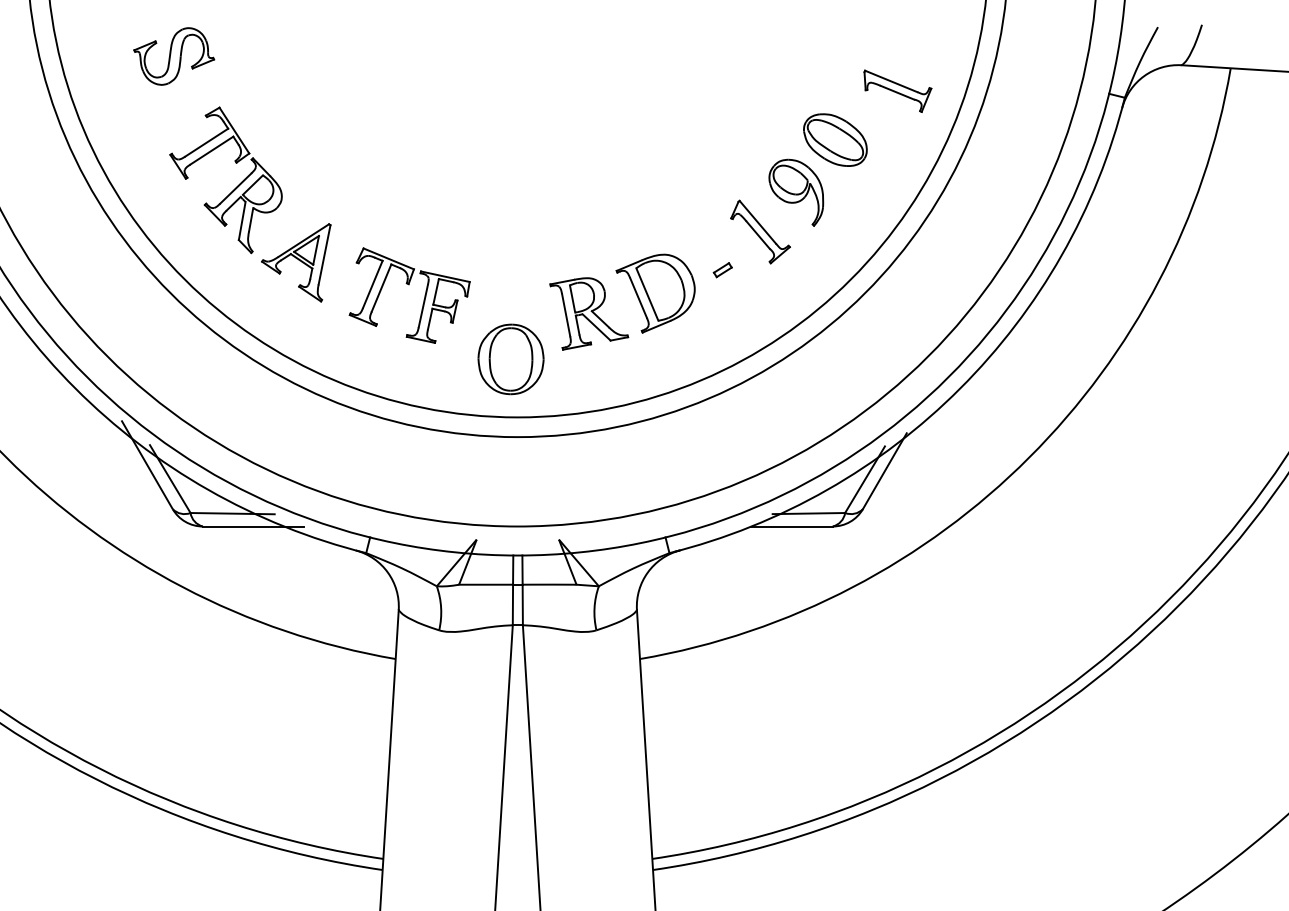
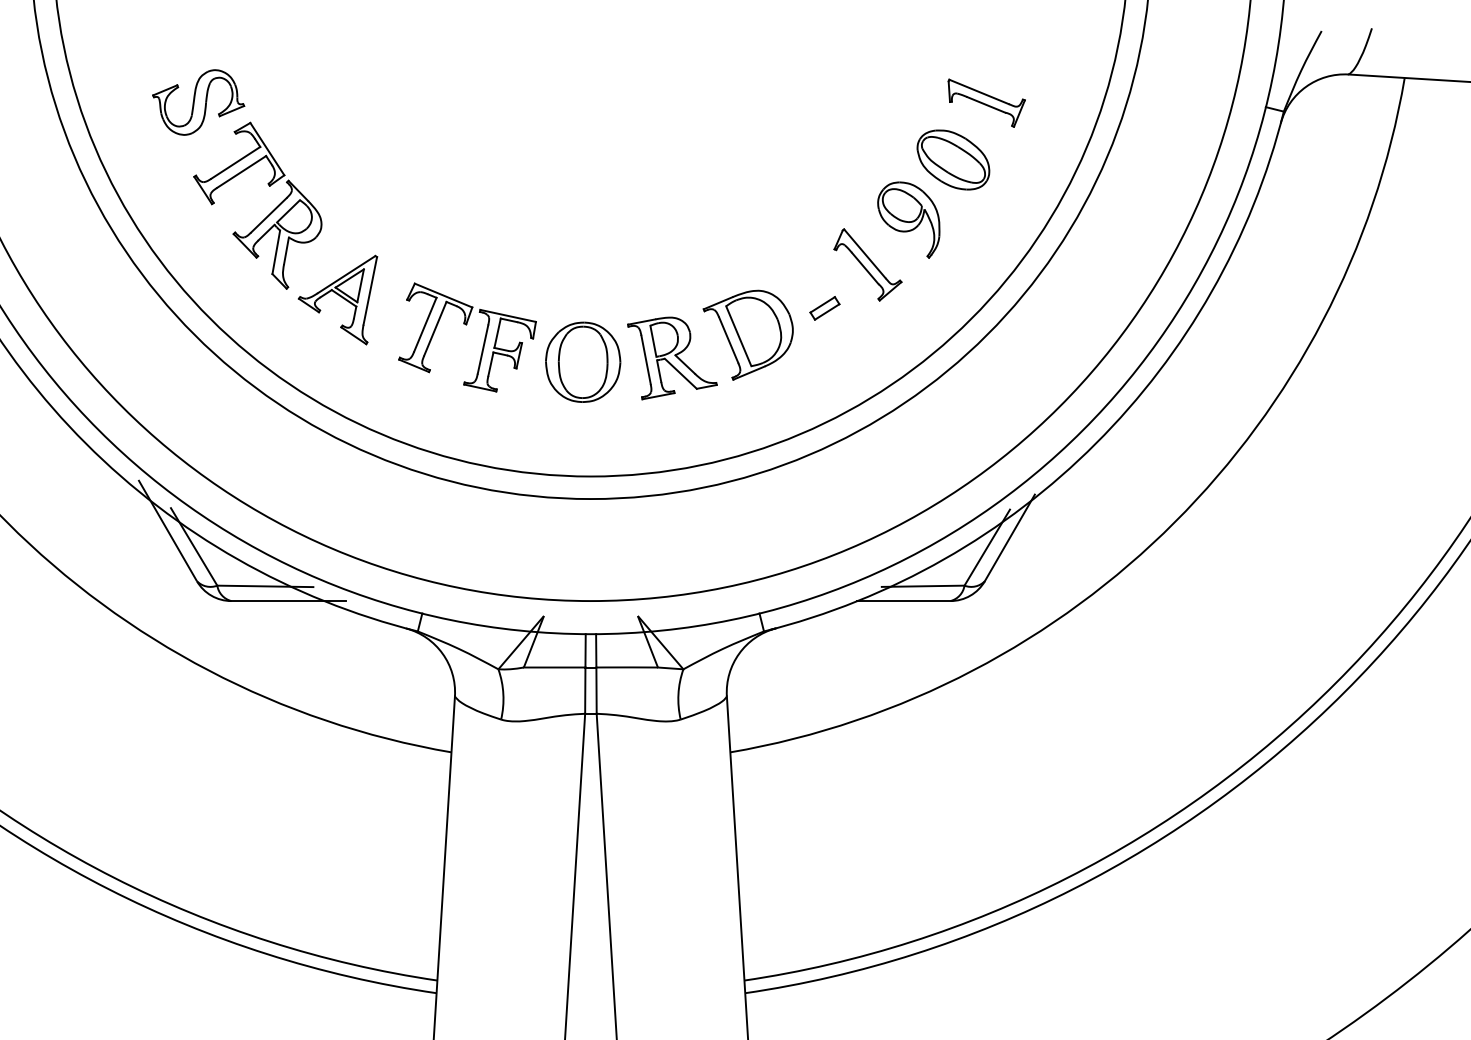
part: (174, 56) -> (198, 102), moved
part: (897, 90) -> (986, 102), moved
part: (722, 270) -> (824, 308), size x1.43
part: (511, 358) -> (583, 361), moved

